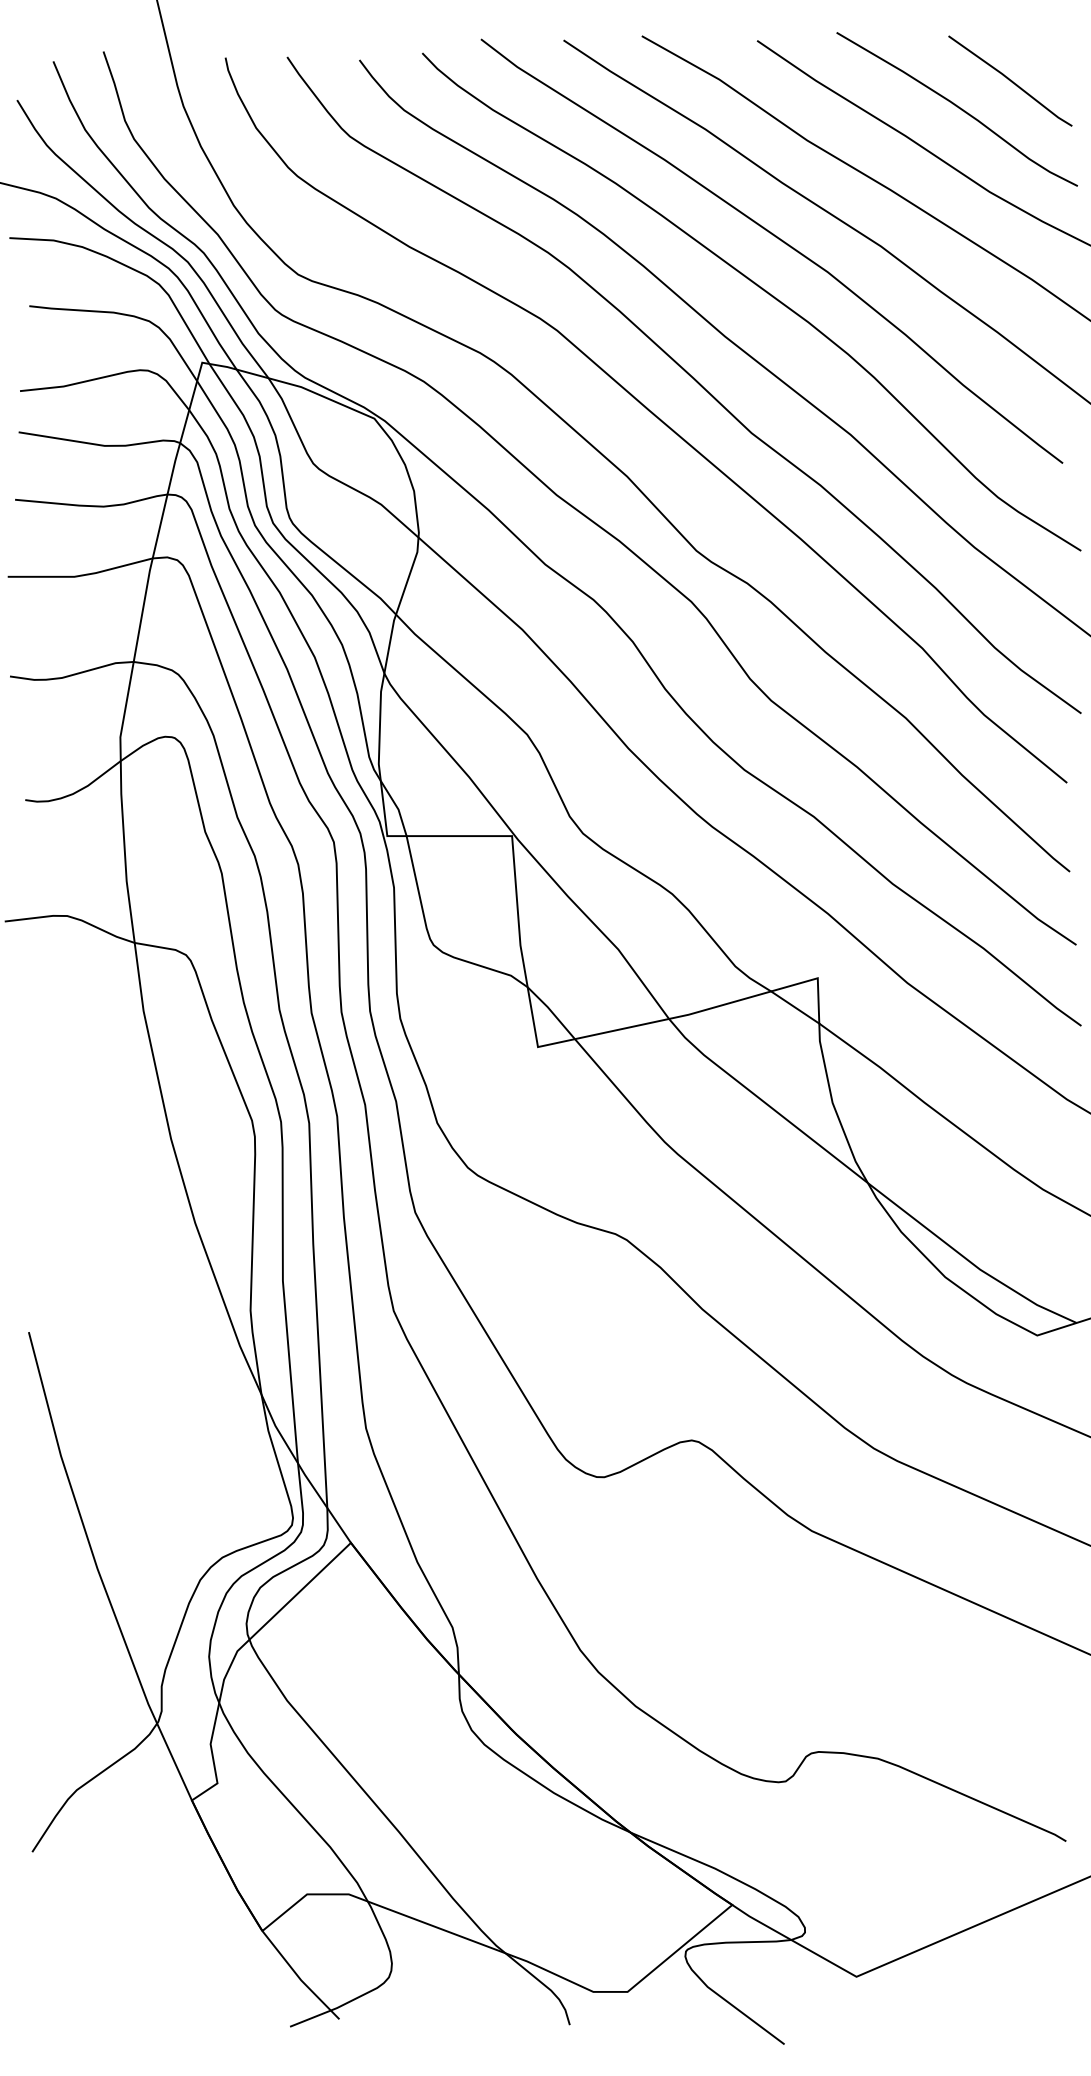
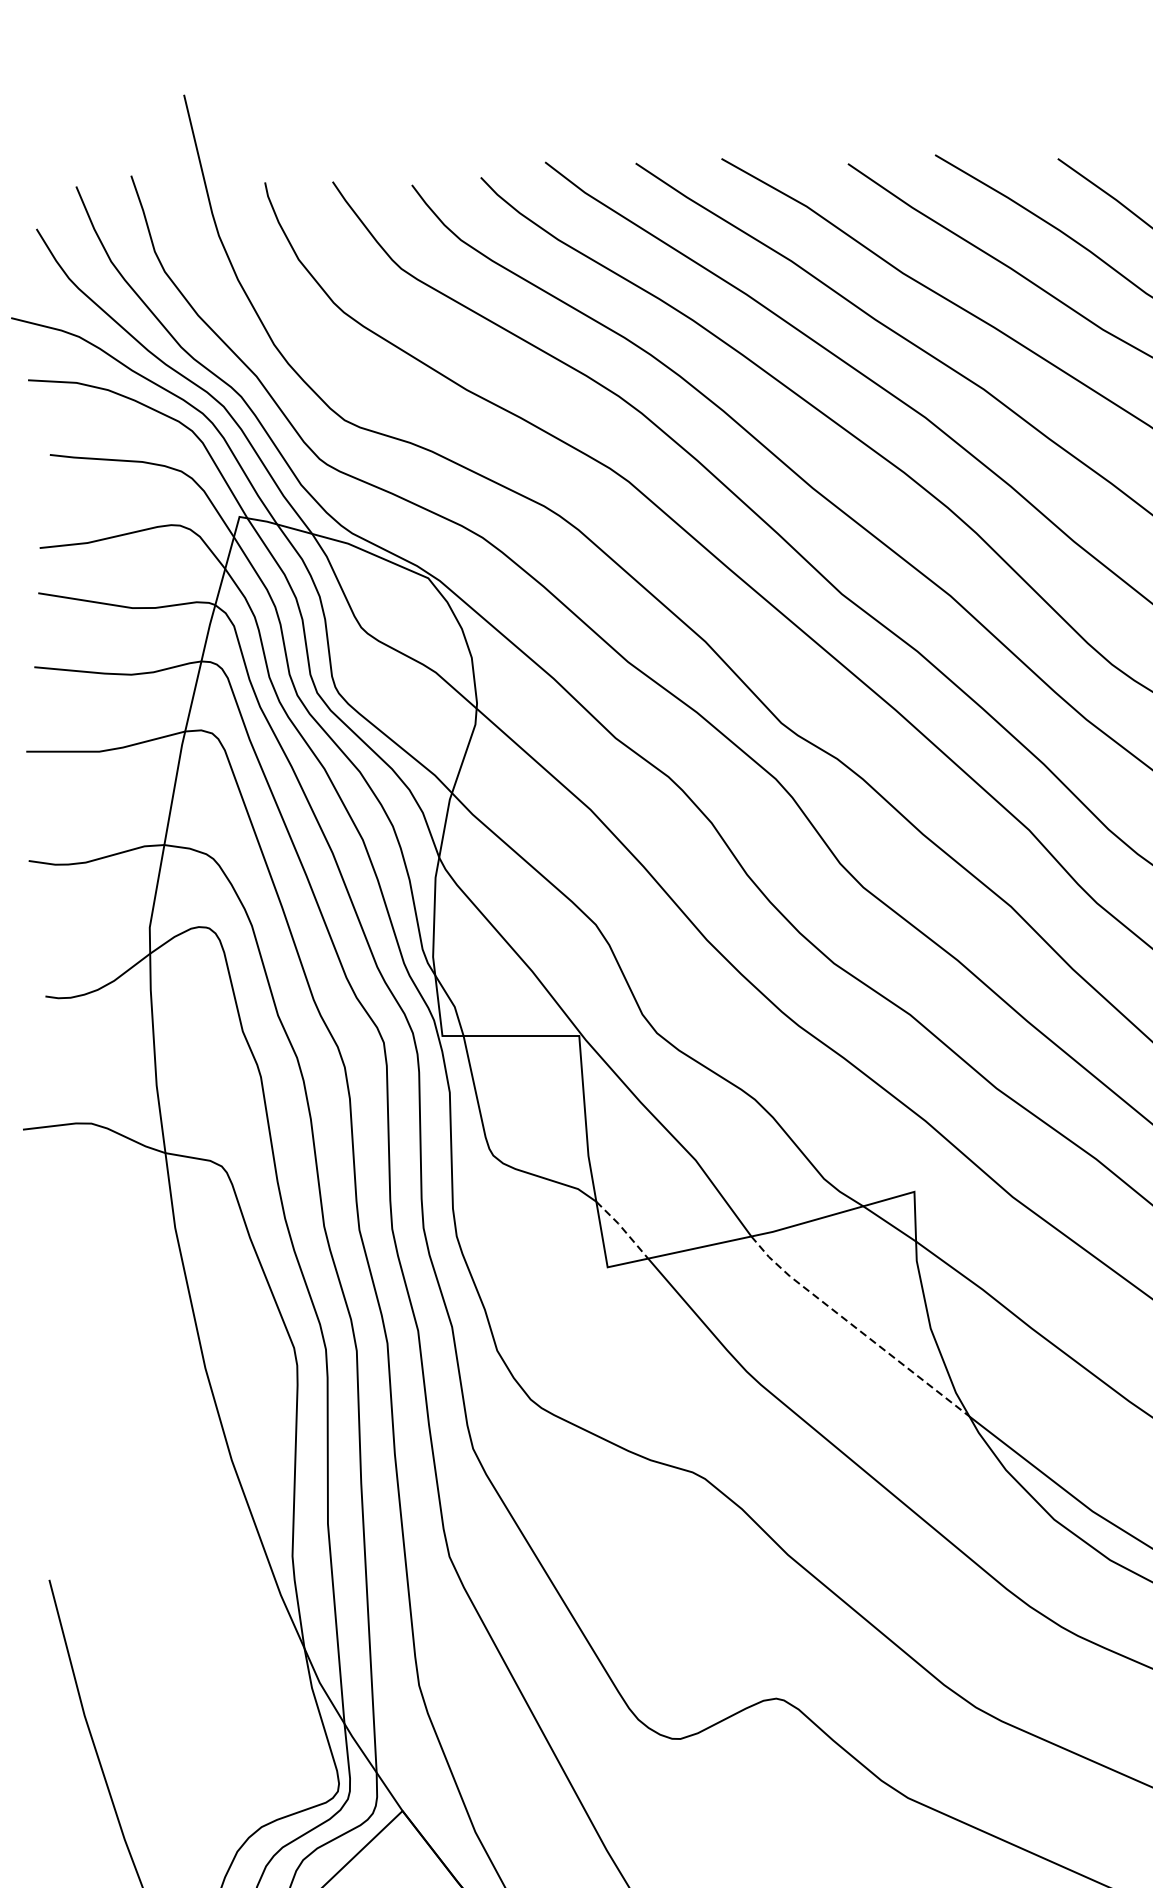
line: (552, 1012) -> (623, 1229), solid -> dashed
line: (765, 1103) -> (857, 1329), solid -> dashed

